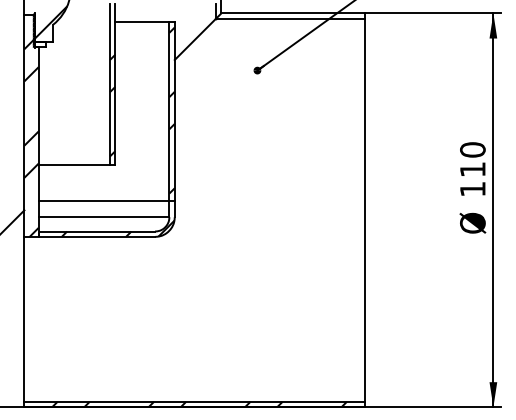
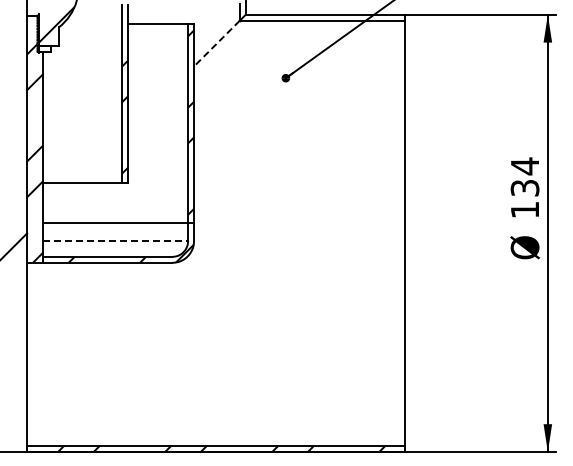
line: (194, 39) -> (216, 43), solid -> dashed
text: (472, 159) -> (524, 176), 110 -> 134
line: (103, 217) -> (115, 241), solid -> dashed

